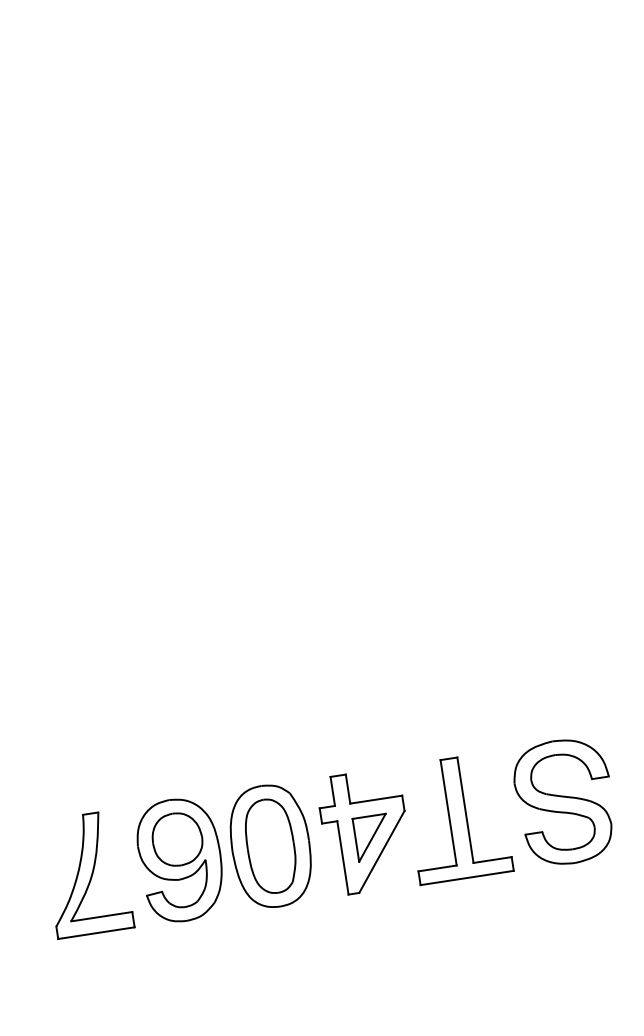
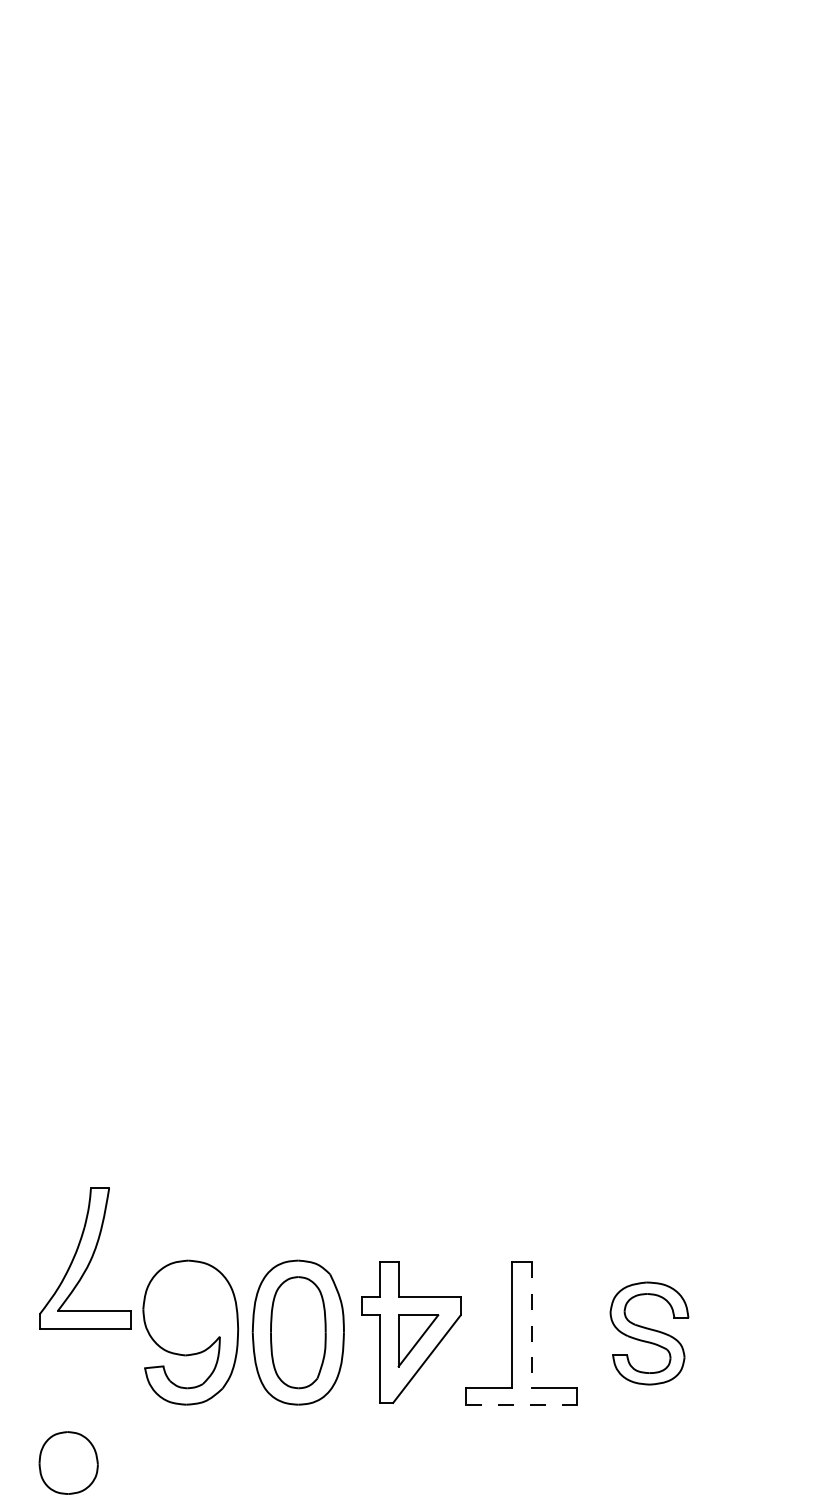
part: (565, 801) -> (649, 1333), size x0.7
line: (465, 810) -> (531, 1325), solid -> dashed
part: (177, 839) -> (68, 1462), moved
part: (87, 874) -> (85, 1258), moved
line: (466, 877) -> (521, 1404), solid -> dashed

